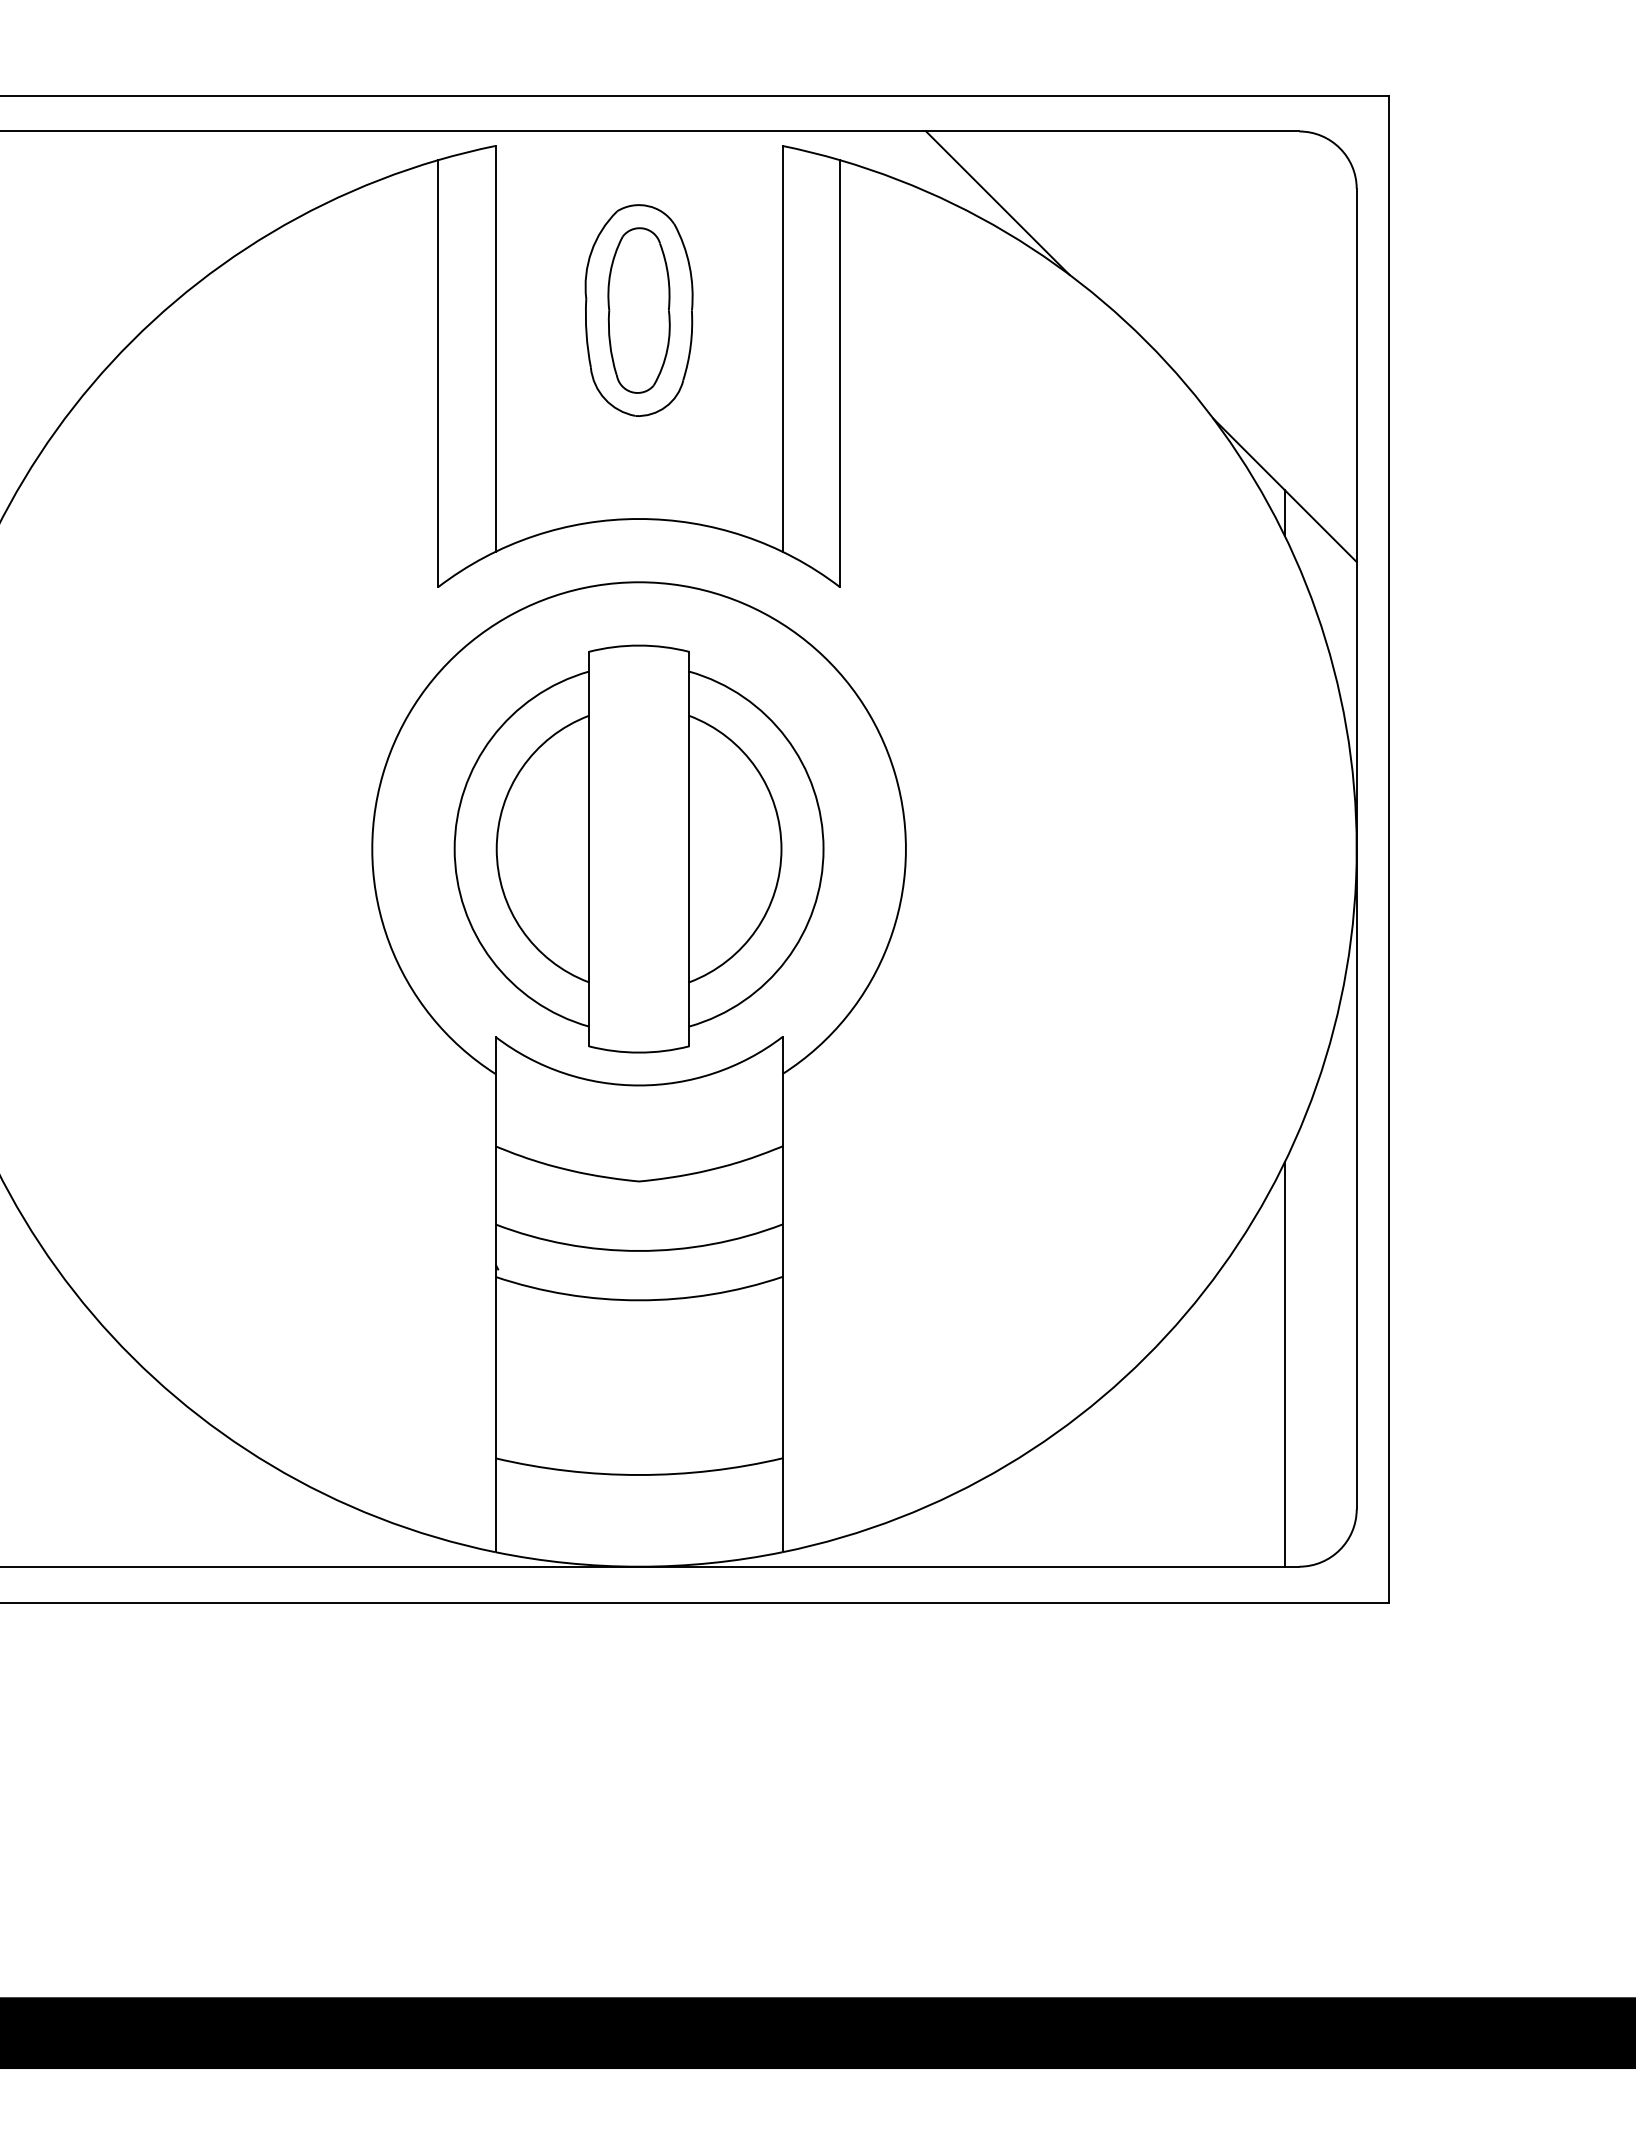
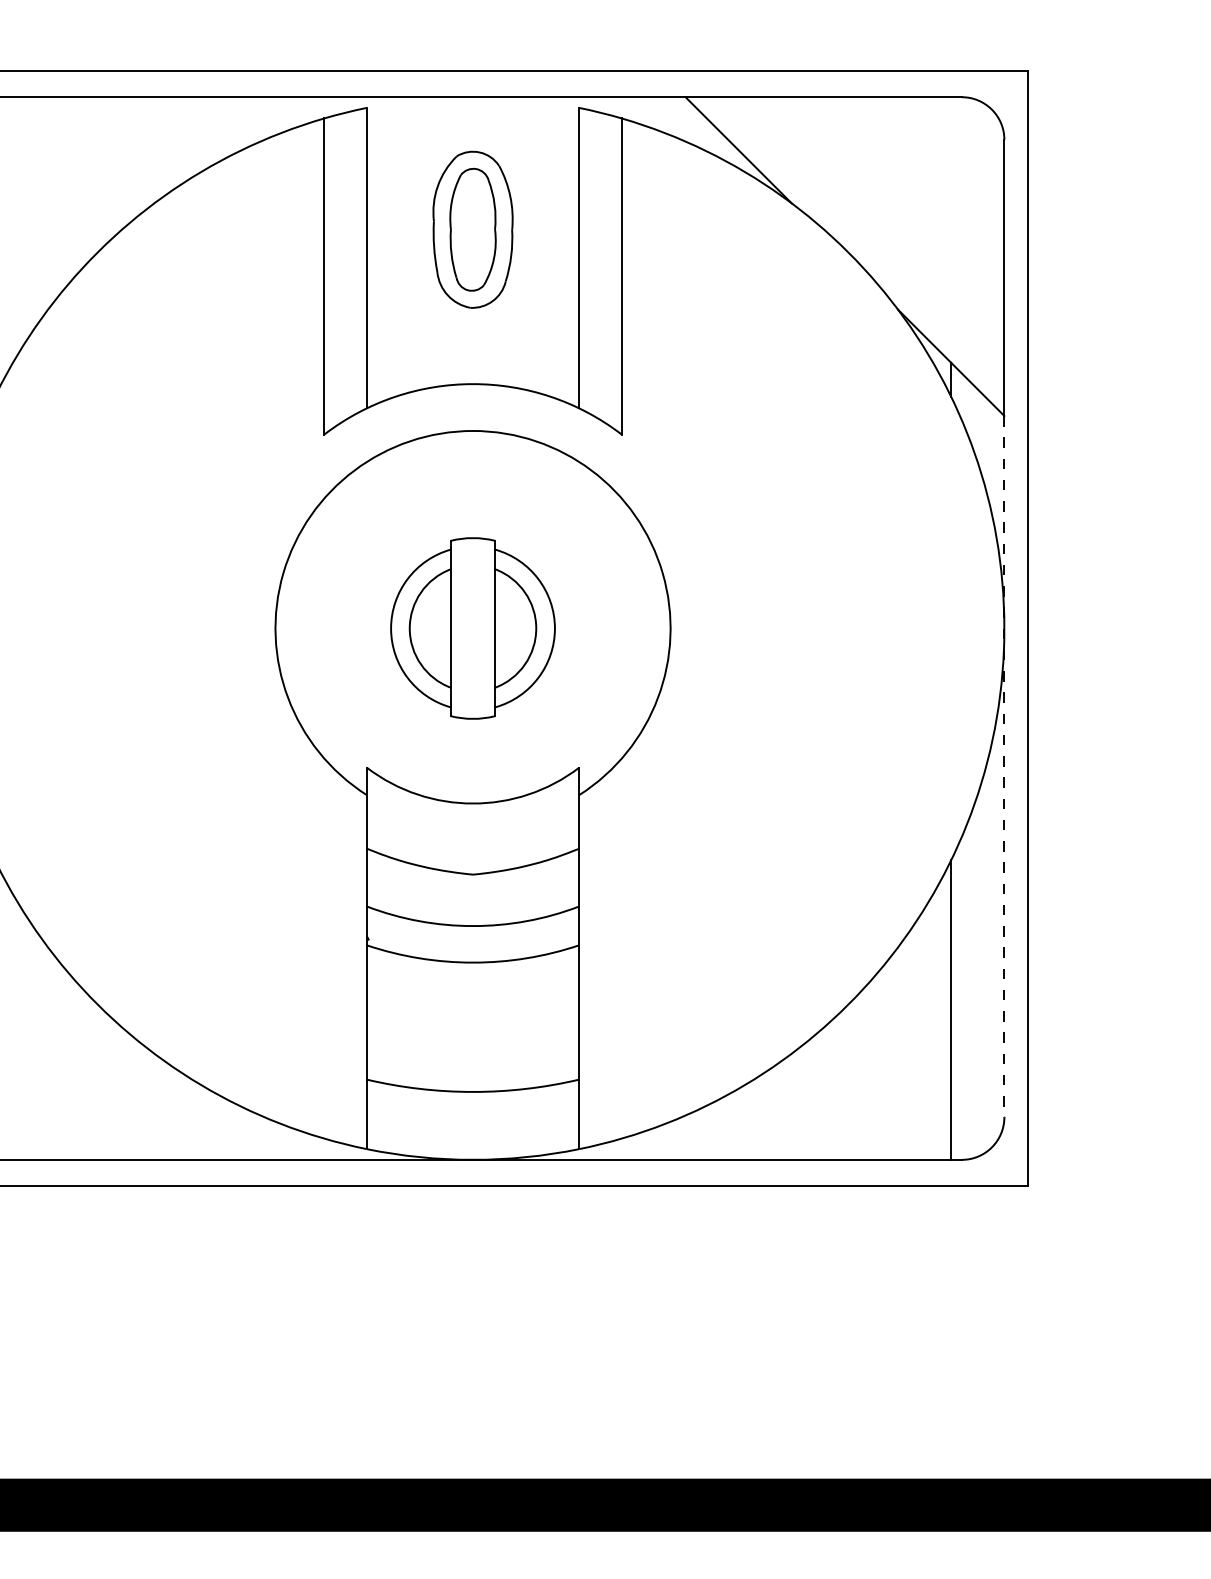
part: (638, 848) -> (472, 628), size x0.6
line: (1356, 1035) -> (1004, 766), solid -> dashed

